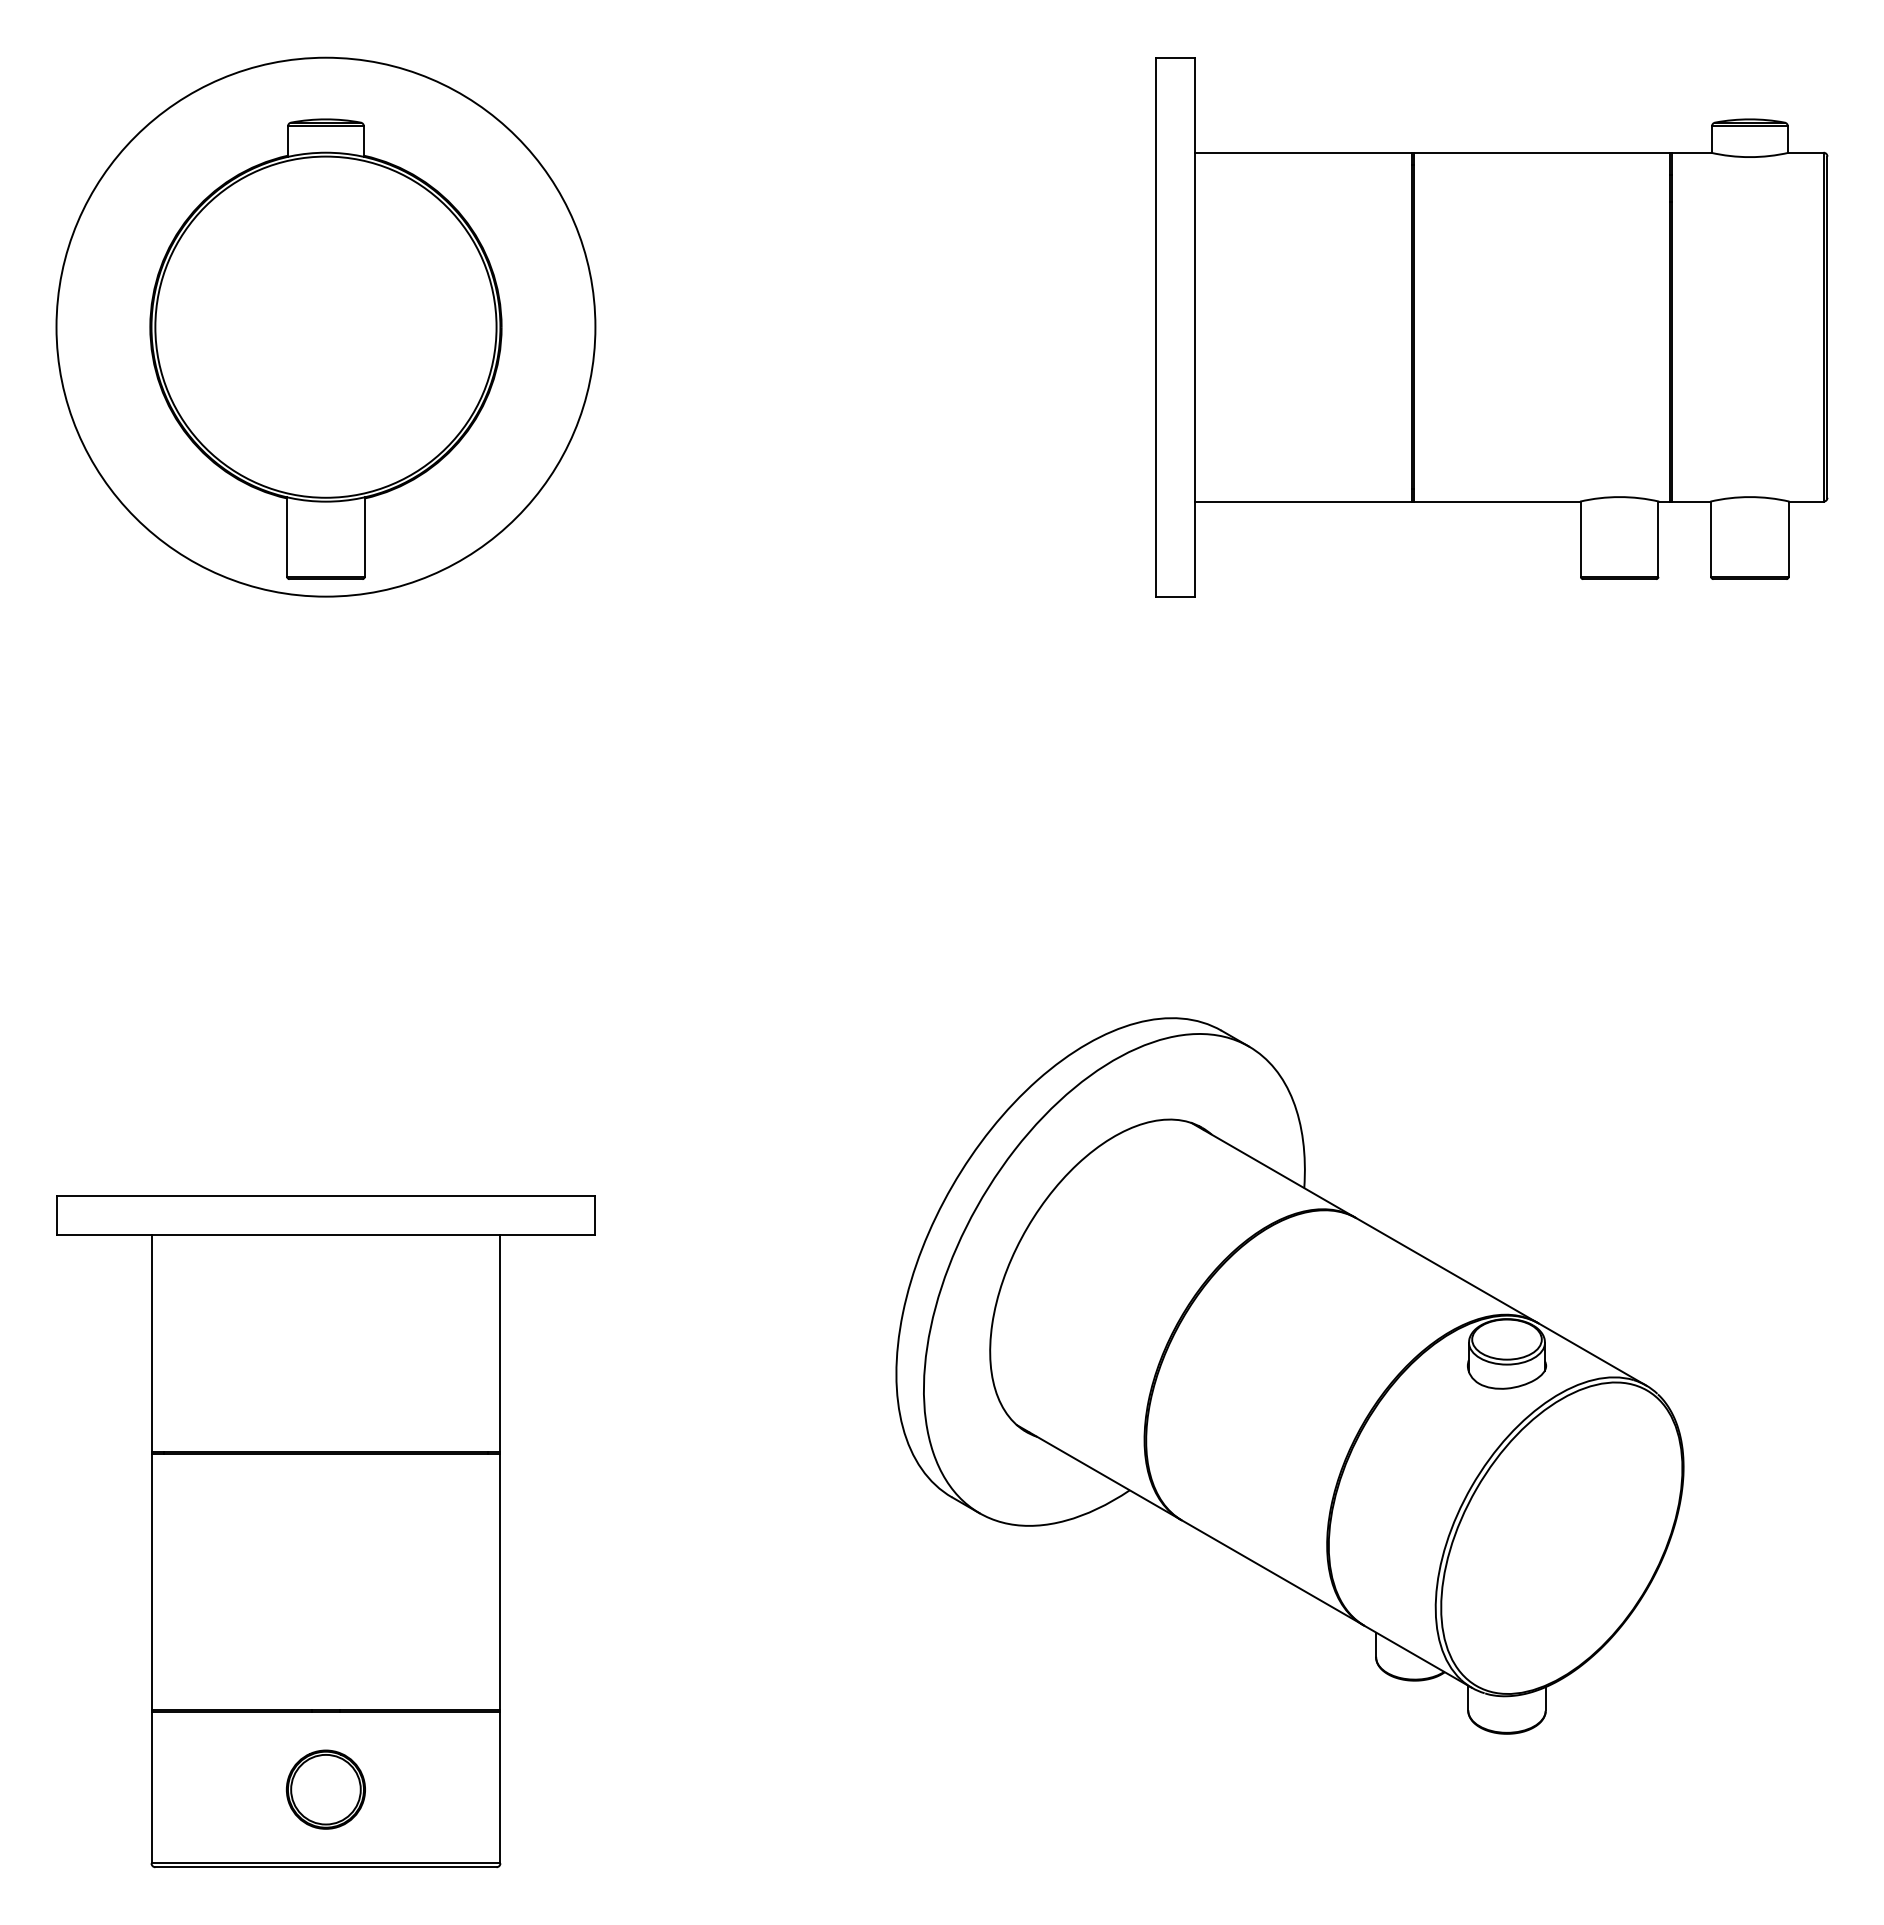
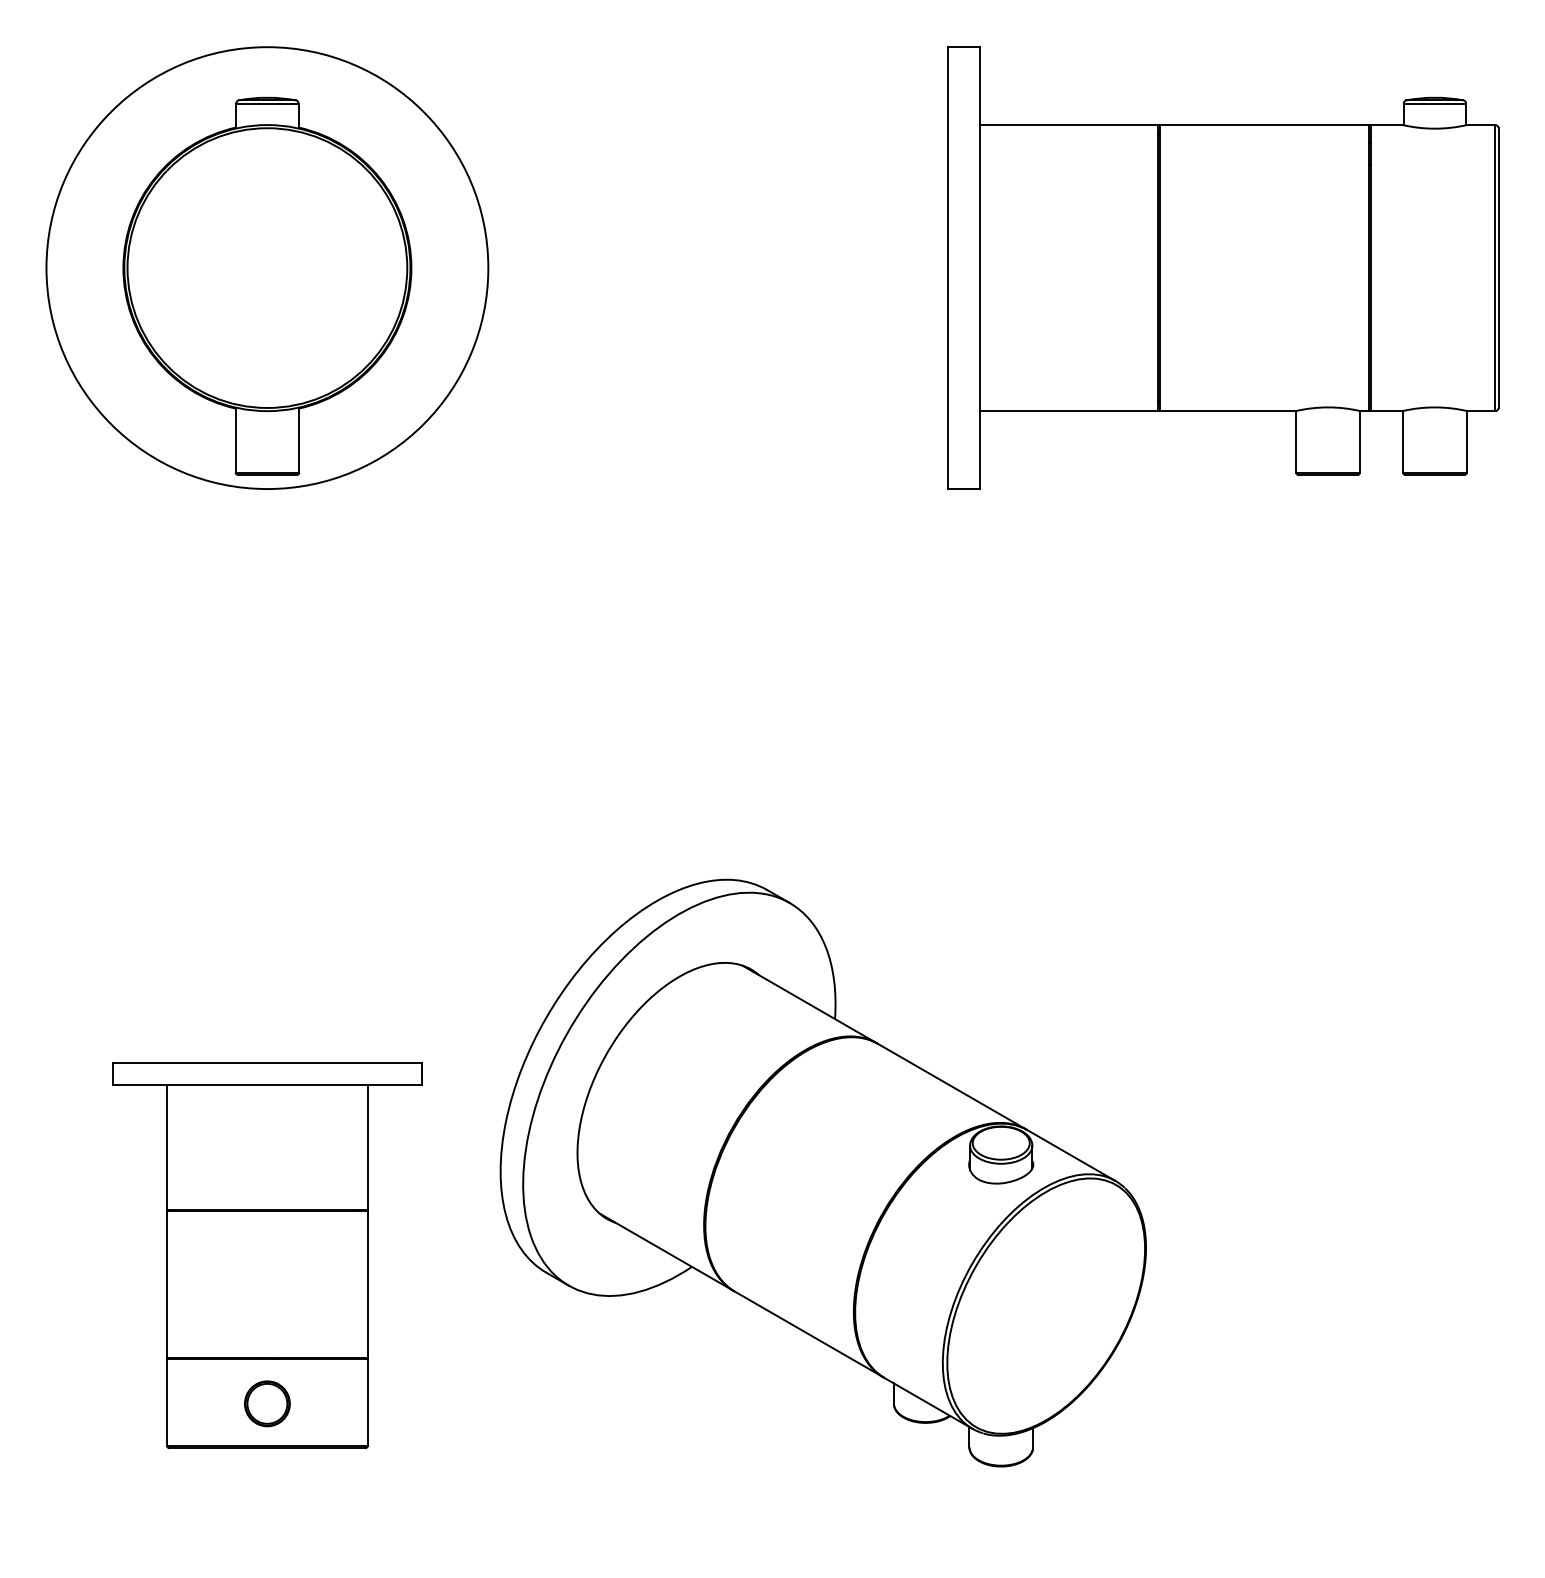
part: (1289, 1375) -> (822, 1172), moved
part: (325, 1531) -> (267, 1255), size x0.7

